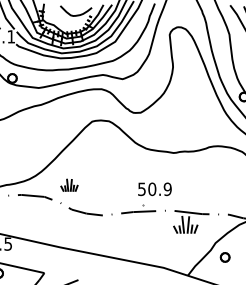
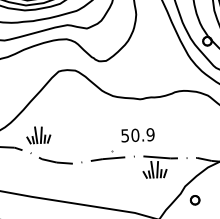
part: (69, 185) -> (38, 135), size x1.43
text: (154, 189) -> (137, 135), moved

